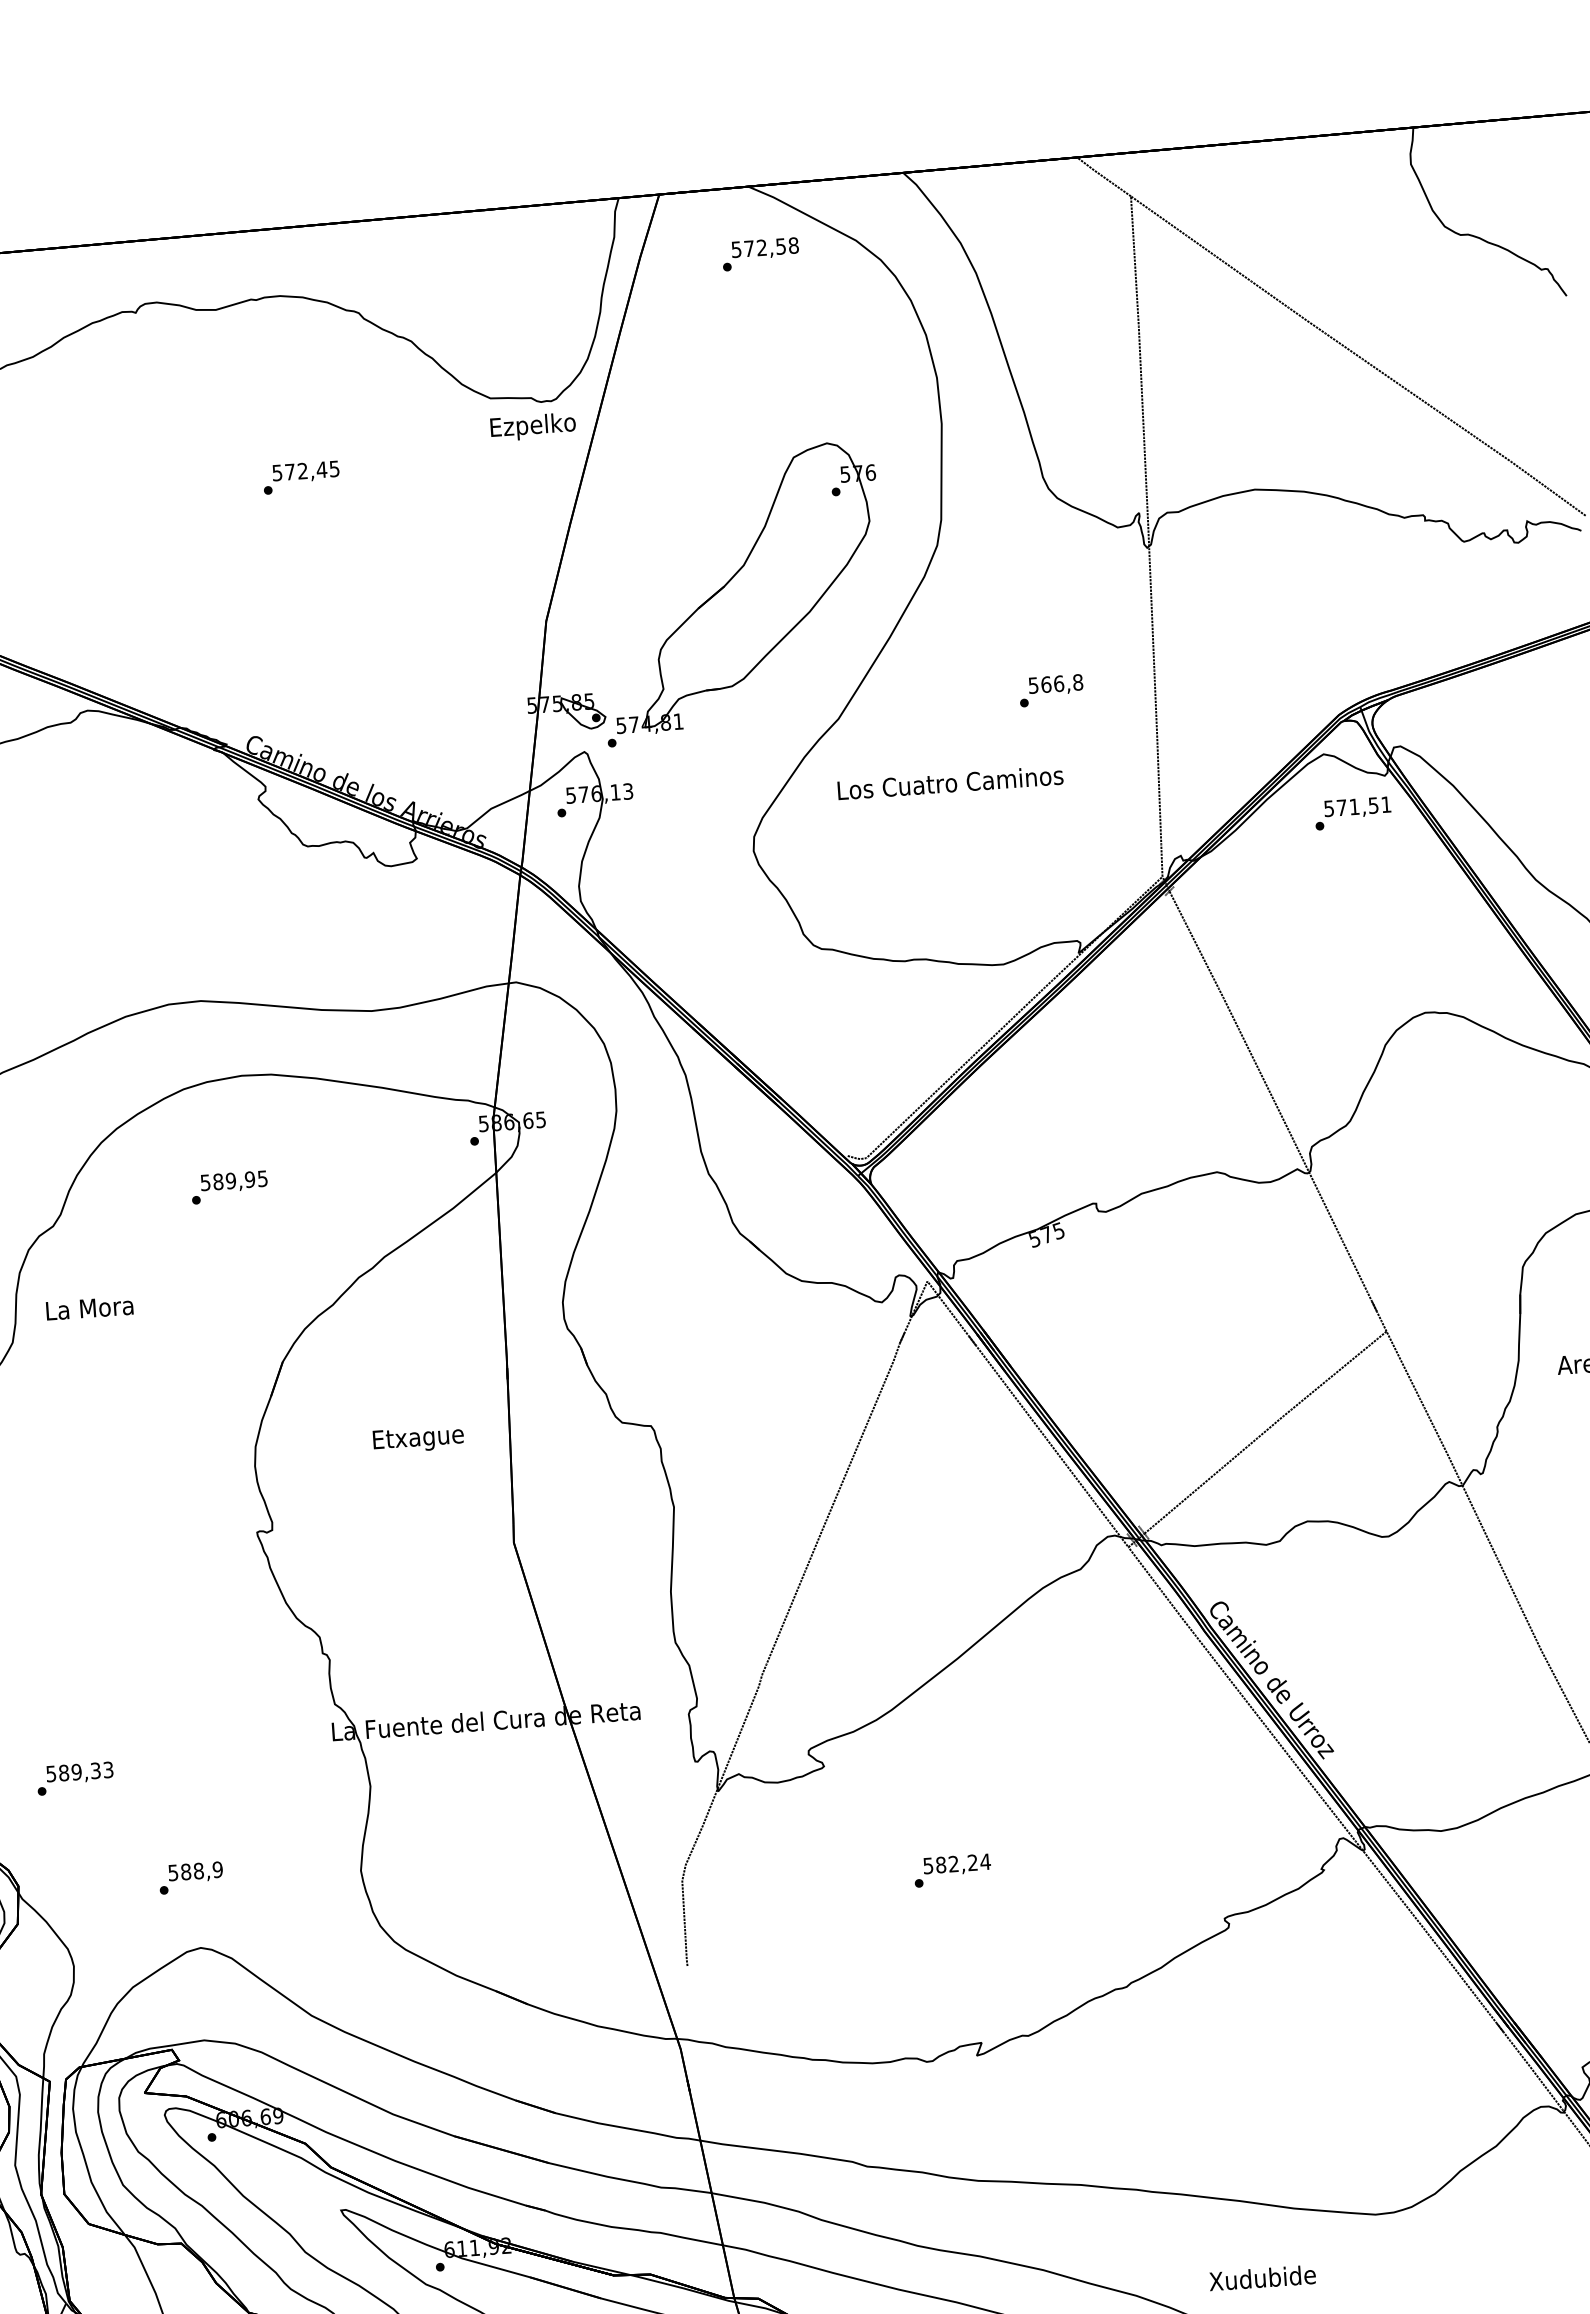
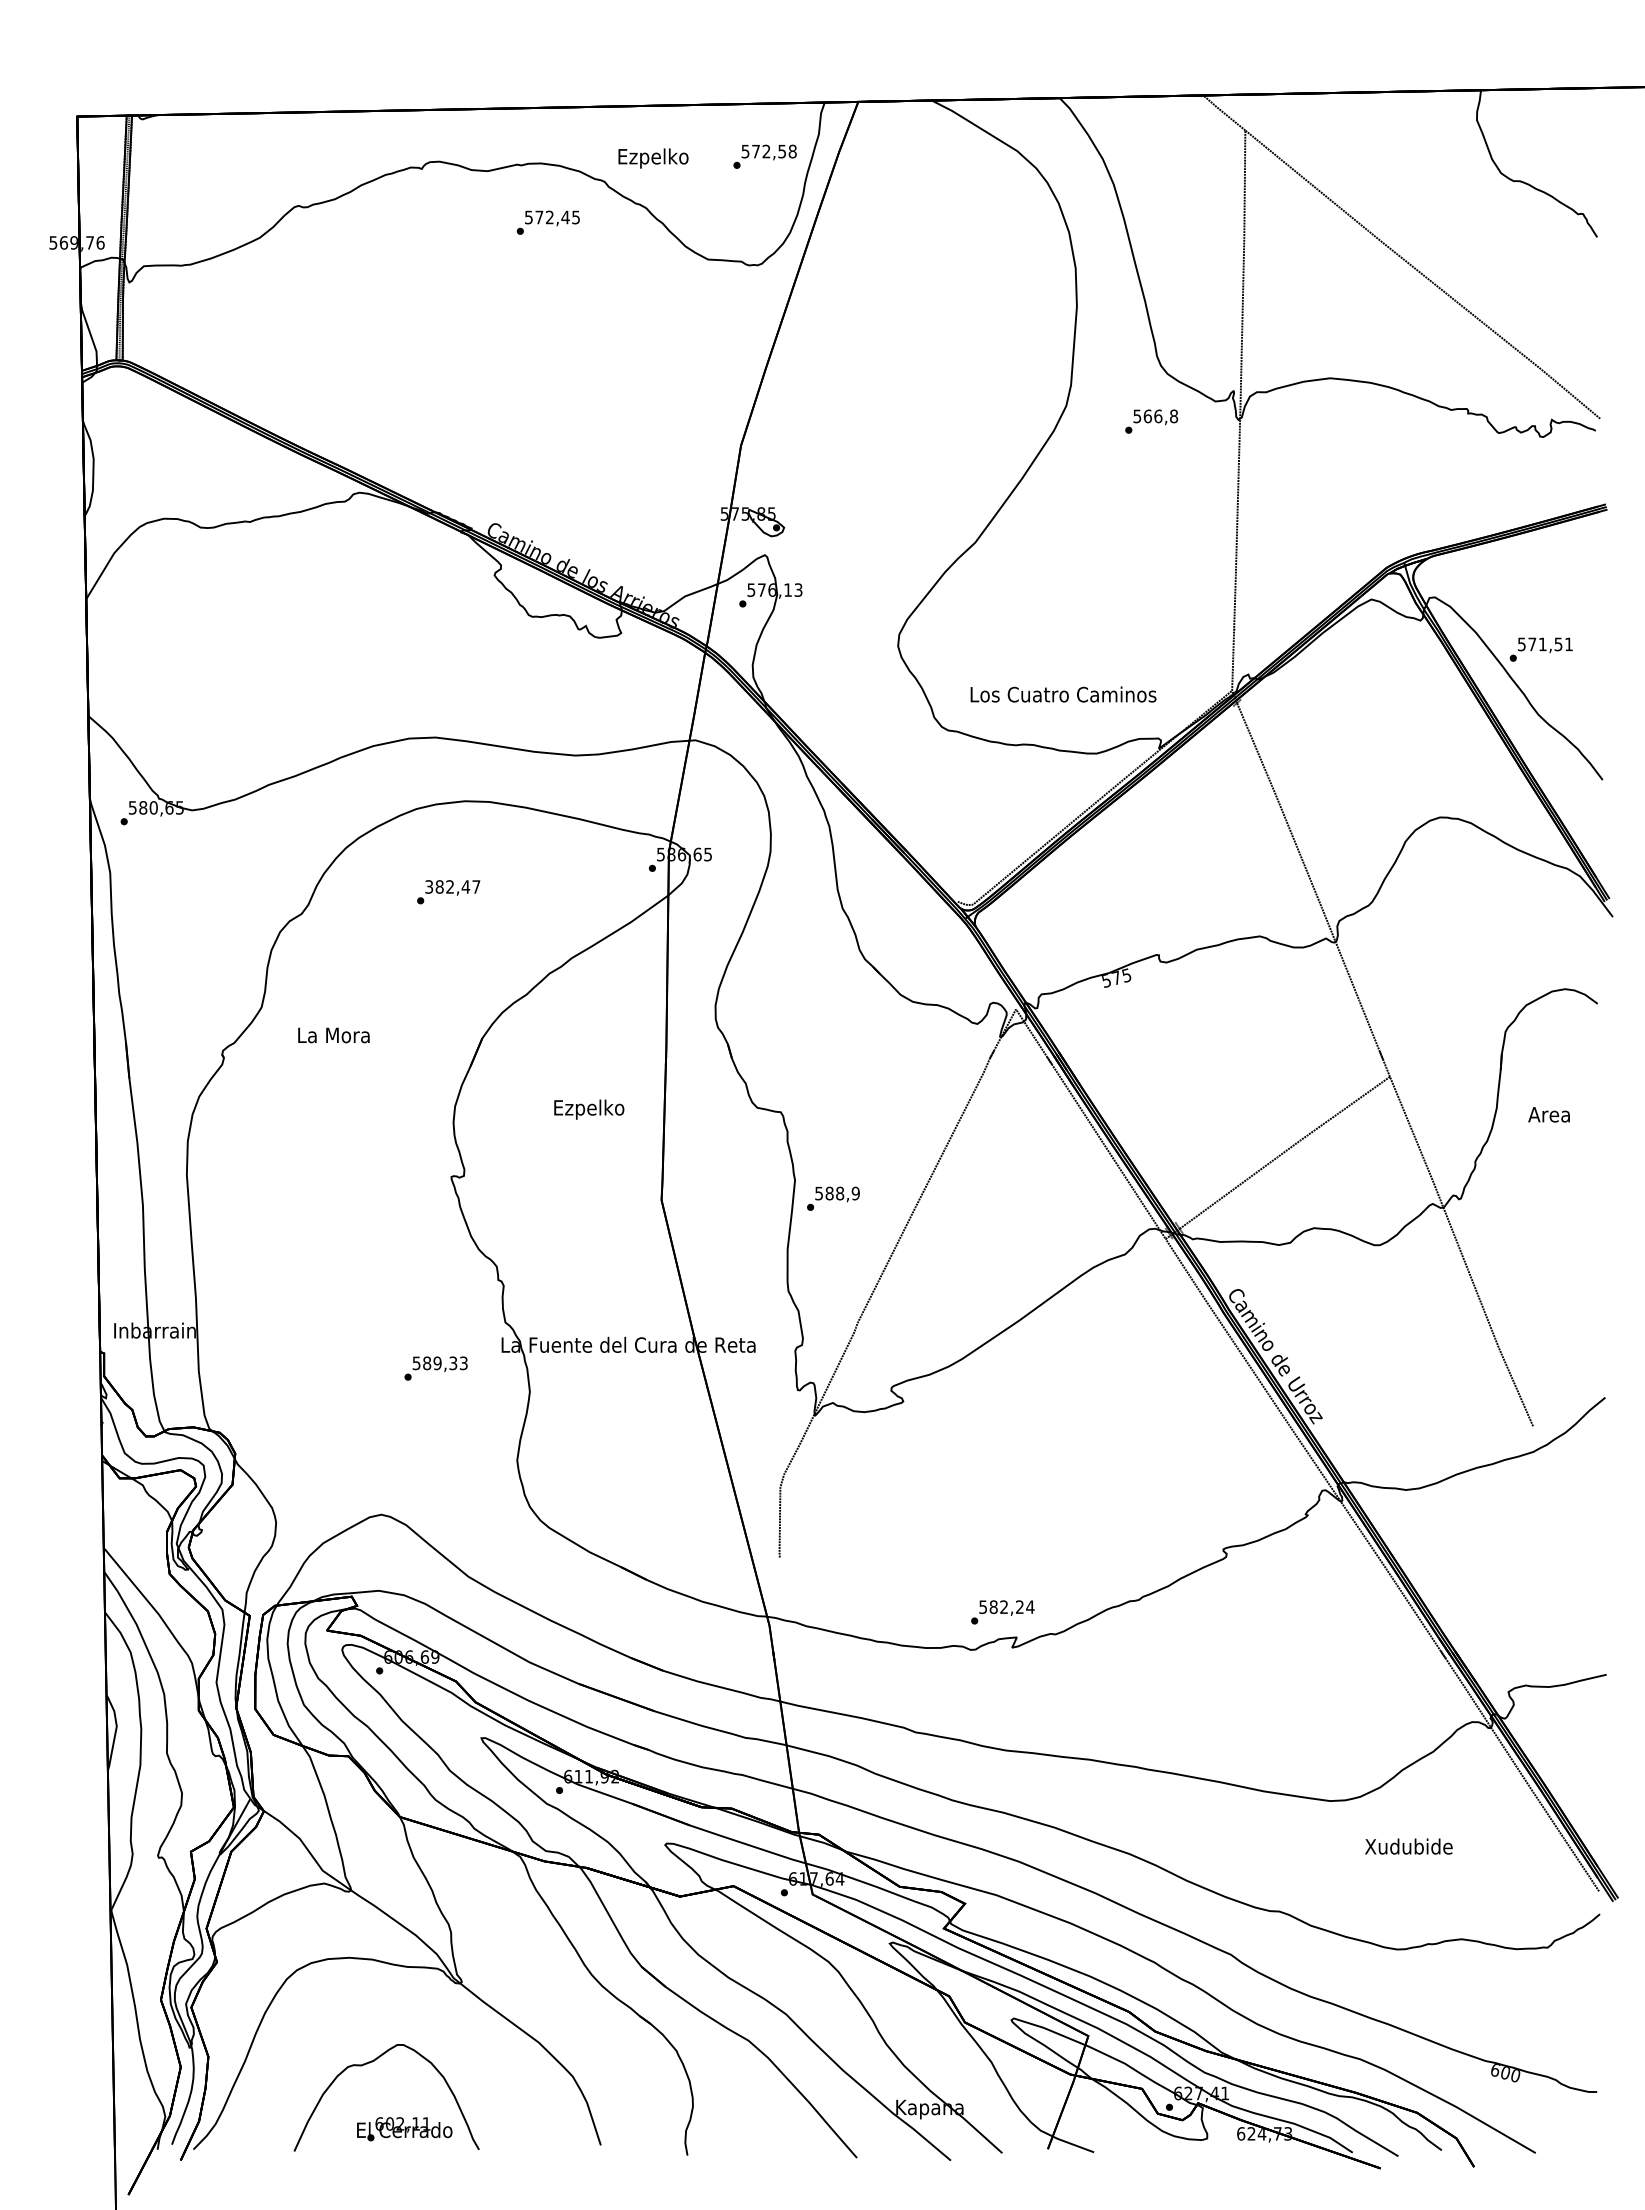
text: (759, 254) -> (764, 156), moved
text: (533, 427) -> (653, 158), moved
text: (300, 477) -> (547, 222), moved
part: (740, 592) -> (902, 433), removed
text: (1051, 690) -> (1151, 421), moved
text: (950, 782) -> (1063, 694), moved
text: (1352, 813) -> (1540, 649), moved
text: (233, 1180) -> (452, 886), 589,95 -> 382,47
text: (89, 1308) -> (333, 1035), moved
text: (418, 1438) -> (589, 1109), Etxague -> Ezpelko
text: (74, 1778) -> (435, 1368), moved
text: (952, 1870) -> (1002, 1612), moved
text: (191, 1877) -> (833, 1198), moved
text: (1262, 2277) -> (1408, 1846), moved

